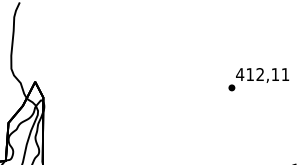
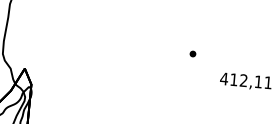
part: (231, 87) -> (192, 53), moved

